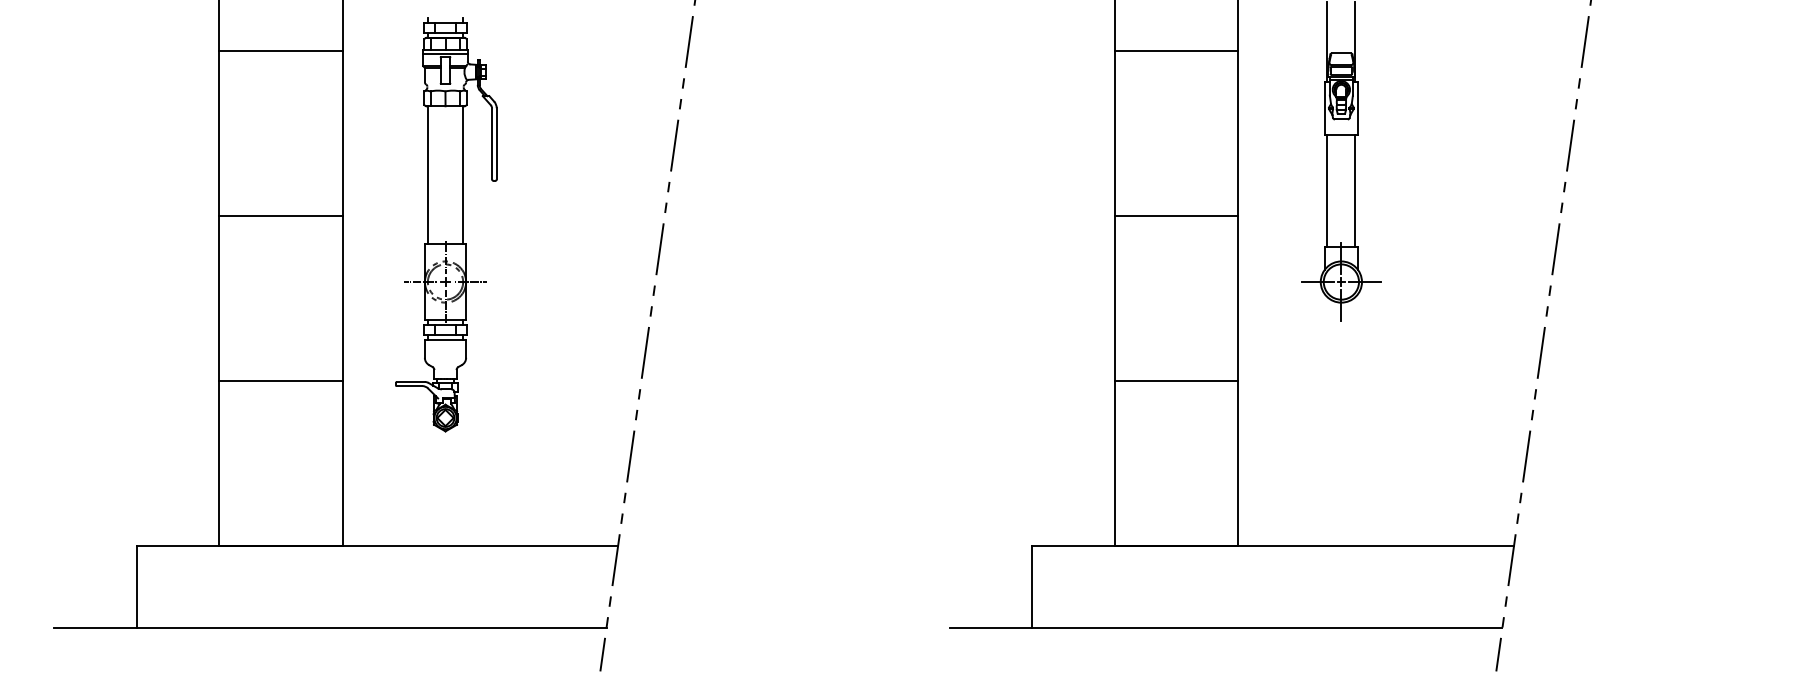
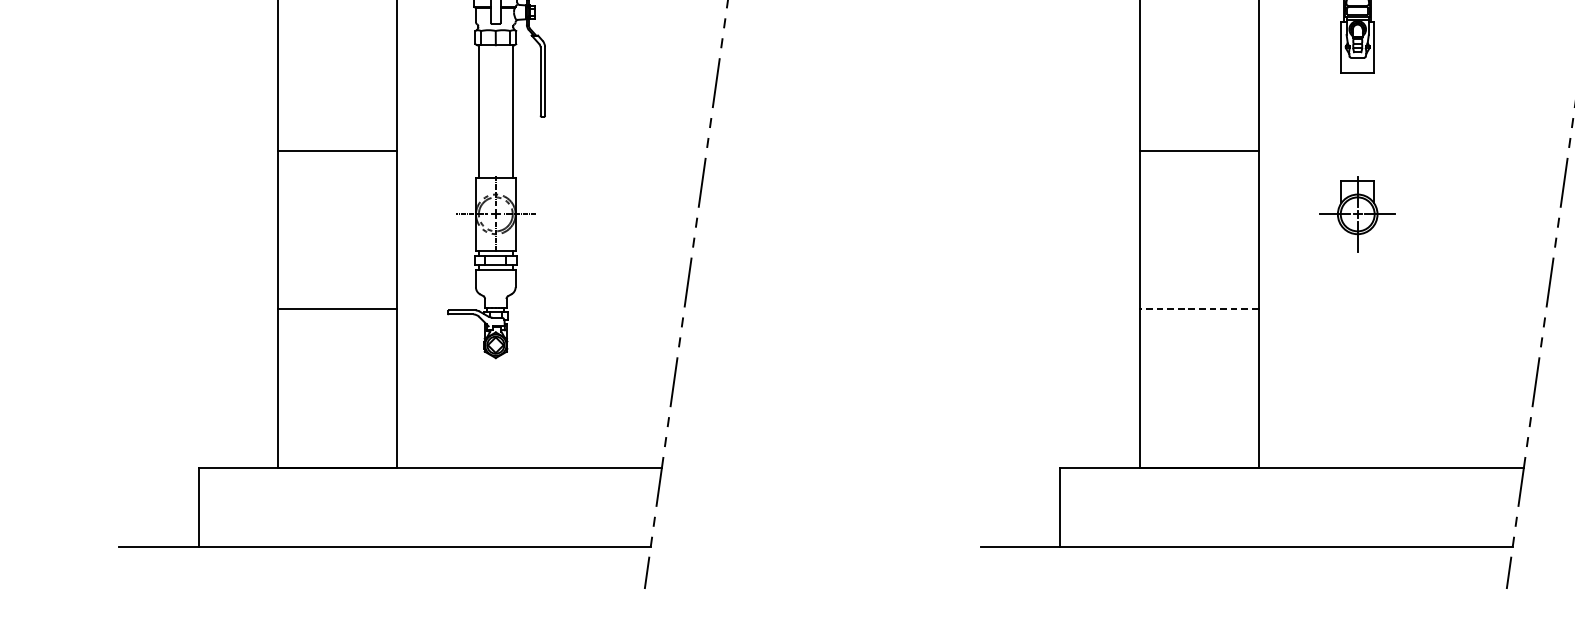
line: (1327, 190) -> (1344, 126), removed
line: (1355, 190) -> (1371, 126), removed
line: (1176, 380) -> (1199, 309), solid -> dashed

